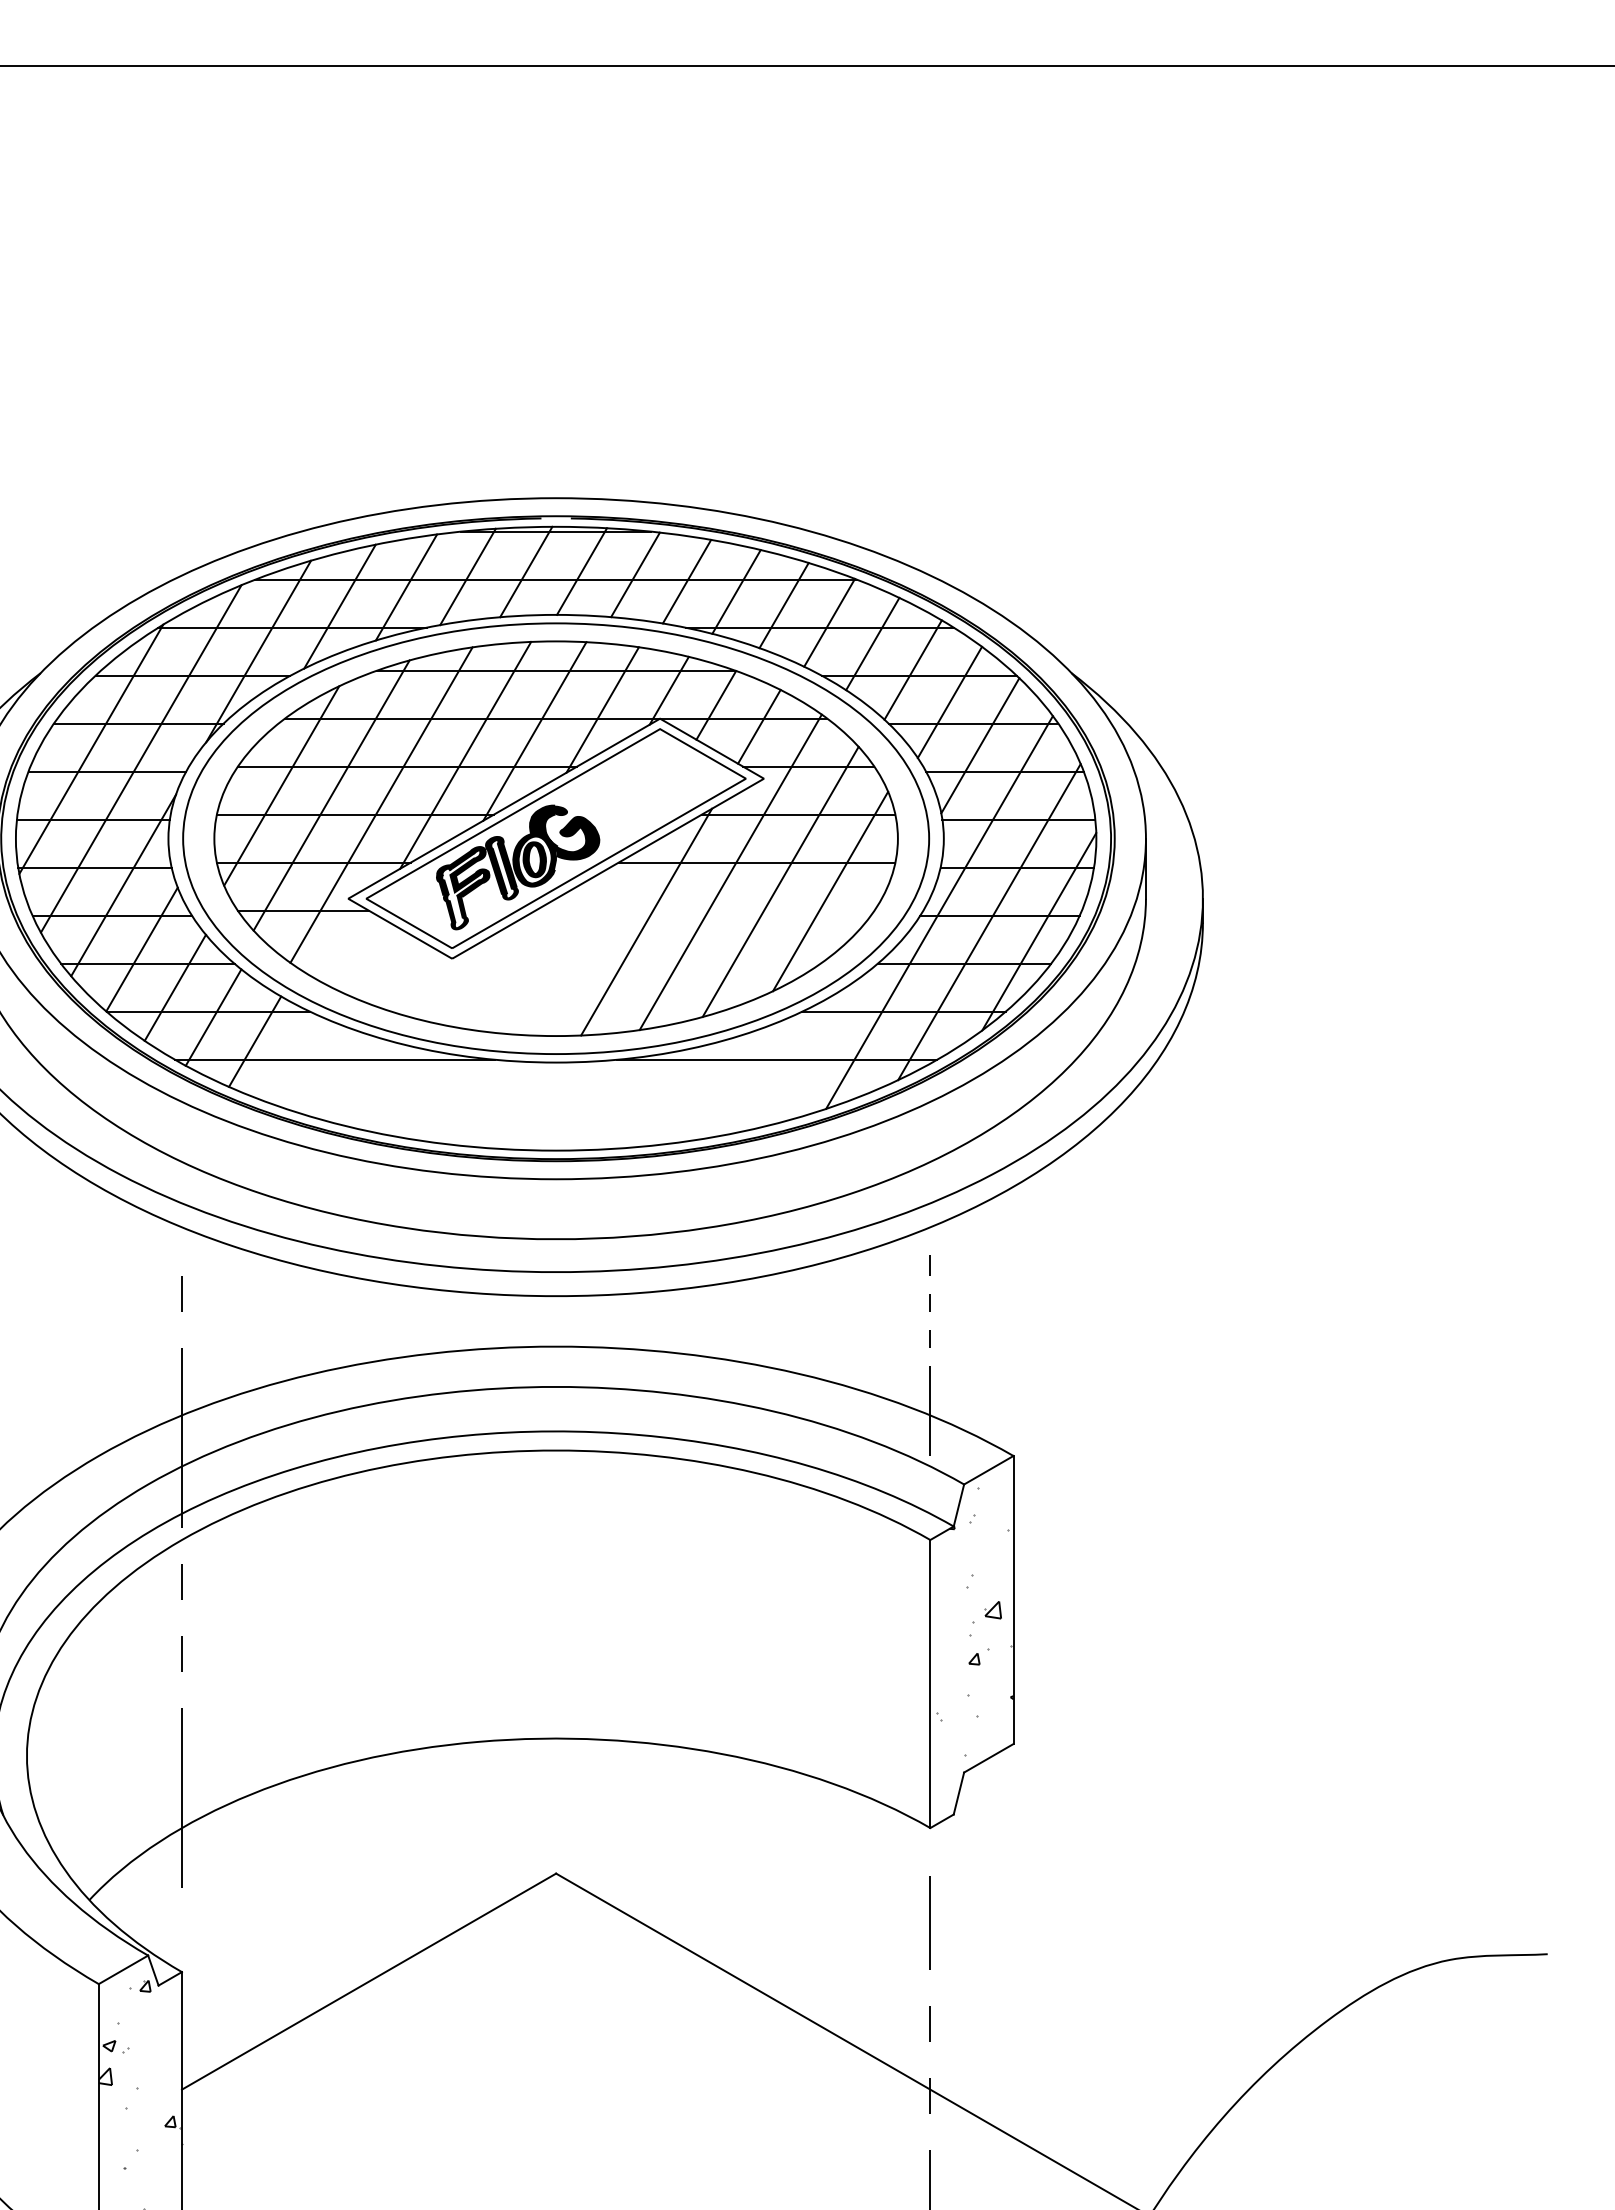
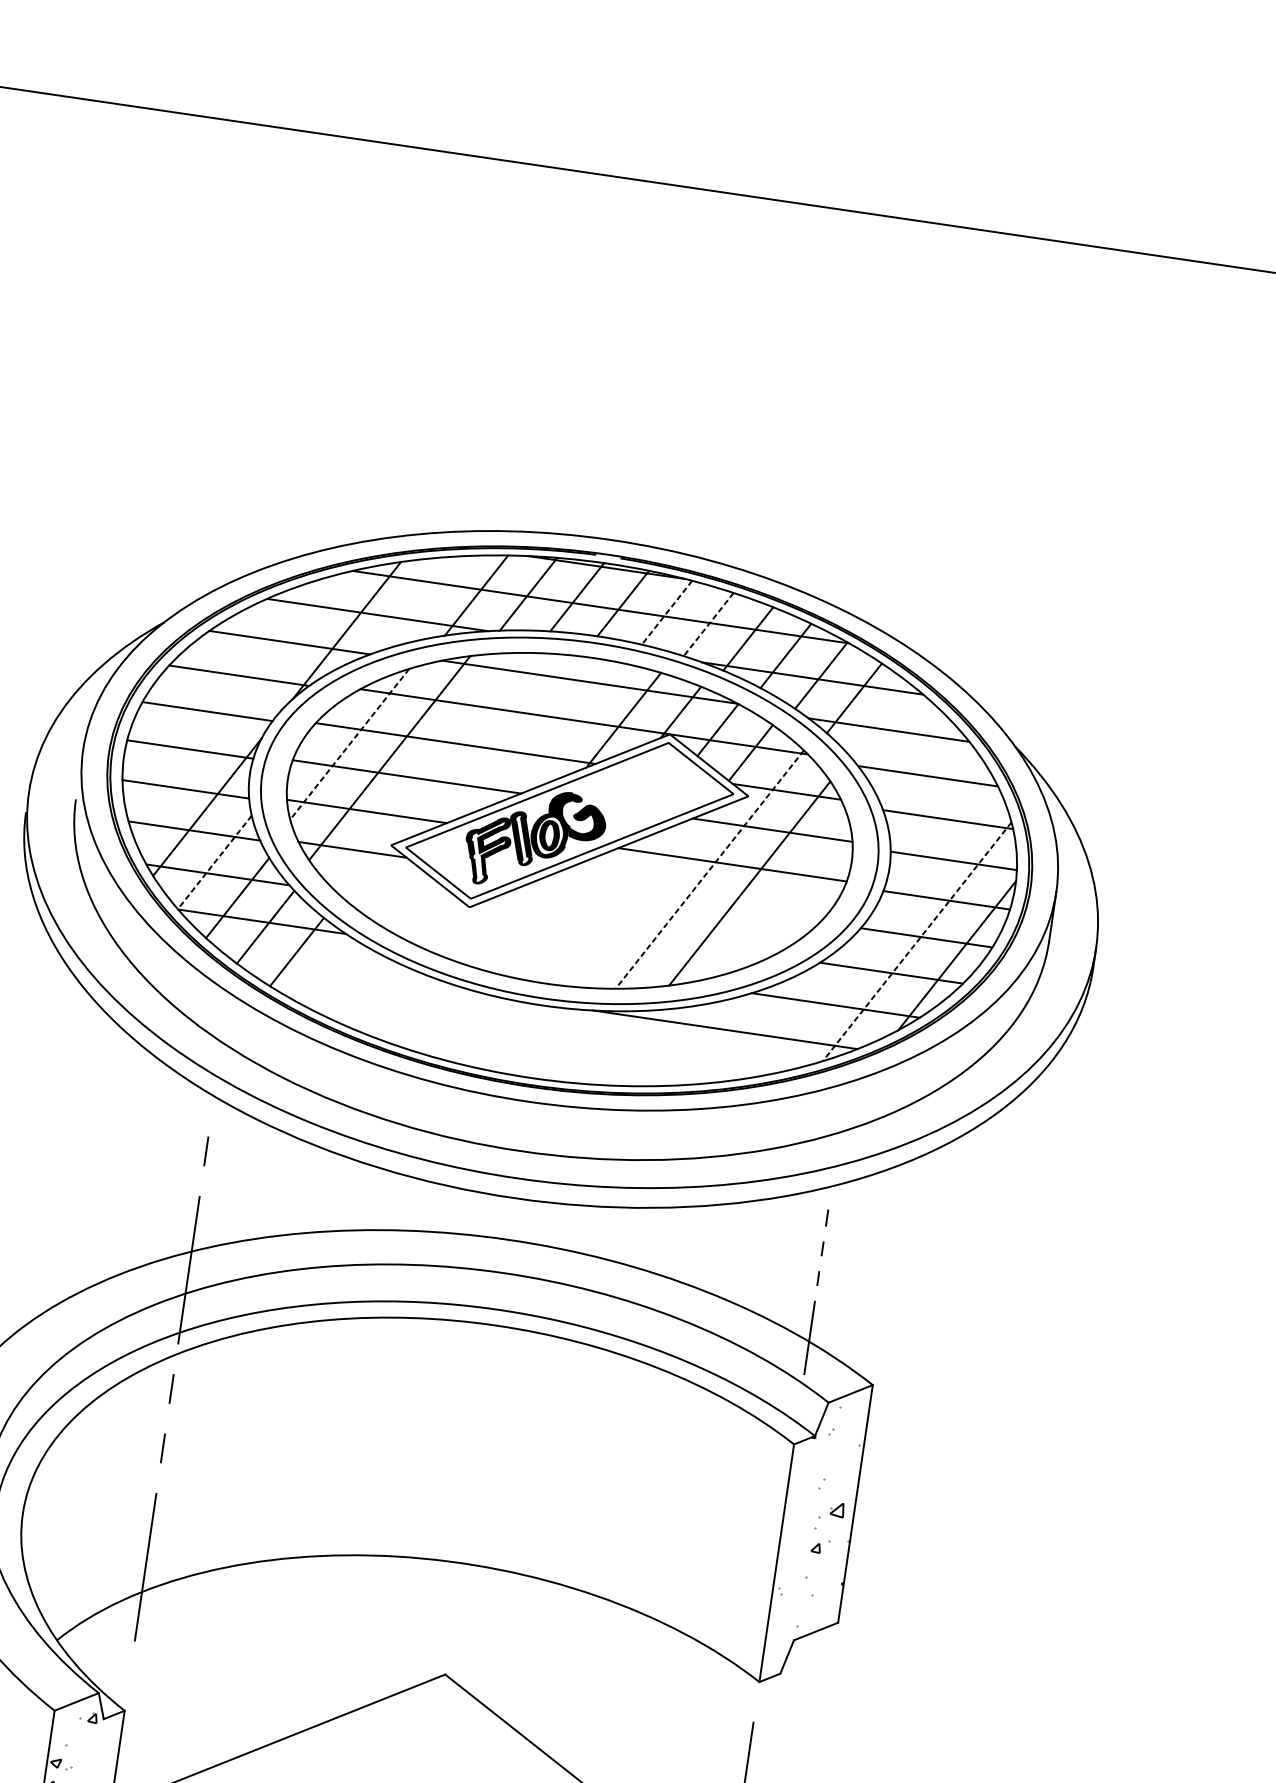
line: (635, 574) -> (667, 612), solid -> dashed
line: (686, 582) -> (708, 625), solid -> dashed
line: (339, 606) -> (419, 603), removed
line: (912, 669) -> (884, 724), removed
line: (949, 702) -> (910, 755), removed
line: (534, 731) -> (564, 729), removed
line: (980, 745) -> (931, 795), removed
line: (91, 748) -> (197, 690), removed
line: (465, 754) -> (505, 740), removed
line: (140, 758) -> (236, 704), removed
line: (281, 786) -> (349, 744), solid -> dashed
line: (381, 804) -> (429, 771), removed
line: (730, 872) -> (709, 869), solid -> dashed
line: (830, 891) -> (789, 897), removed
line: (939, 912) -> (877, 927), removed
line: (646, 921) -> (634, 900), removed
line: (989, 922) -> (917, 942), solid -> dashed
line: (141, 949) -> (214, 862), solid -> dashed
line: (335, 1059) -> (361, 976), removed

